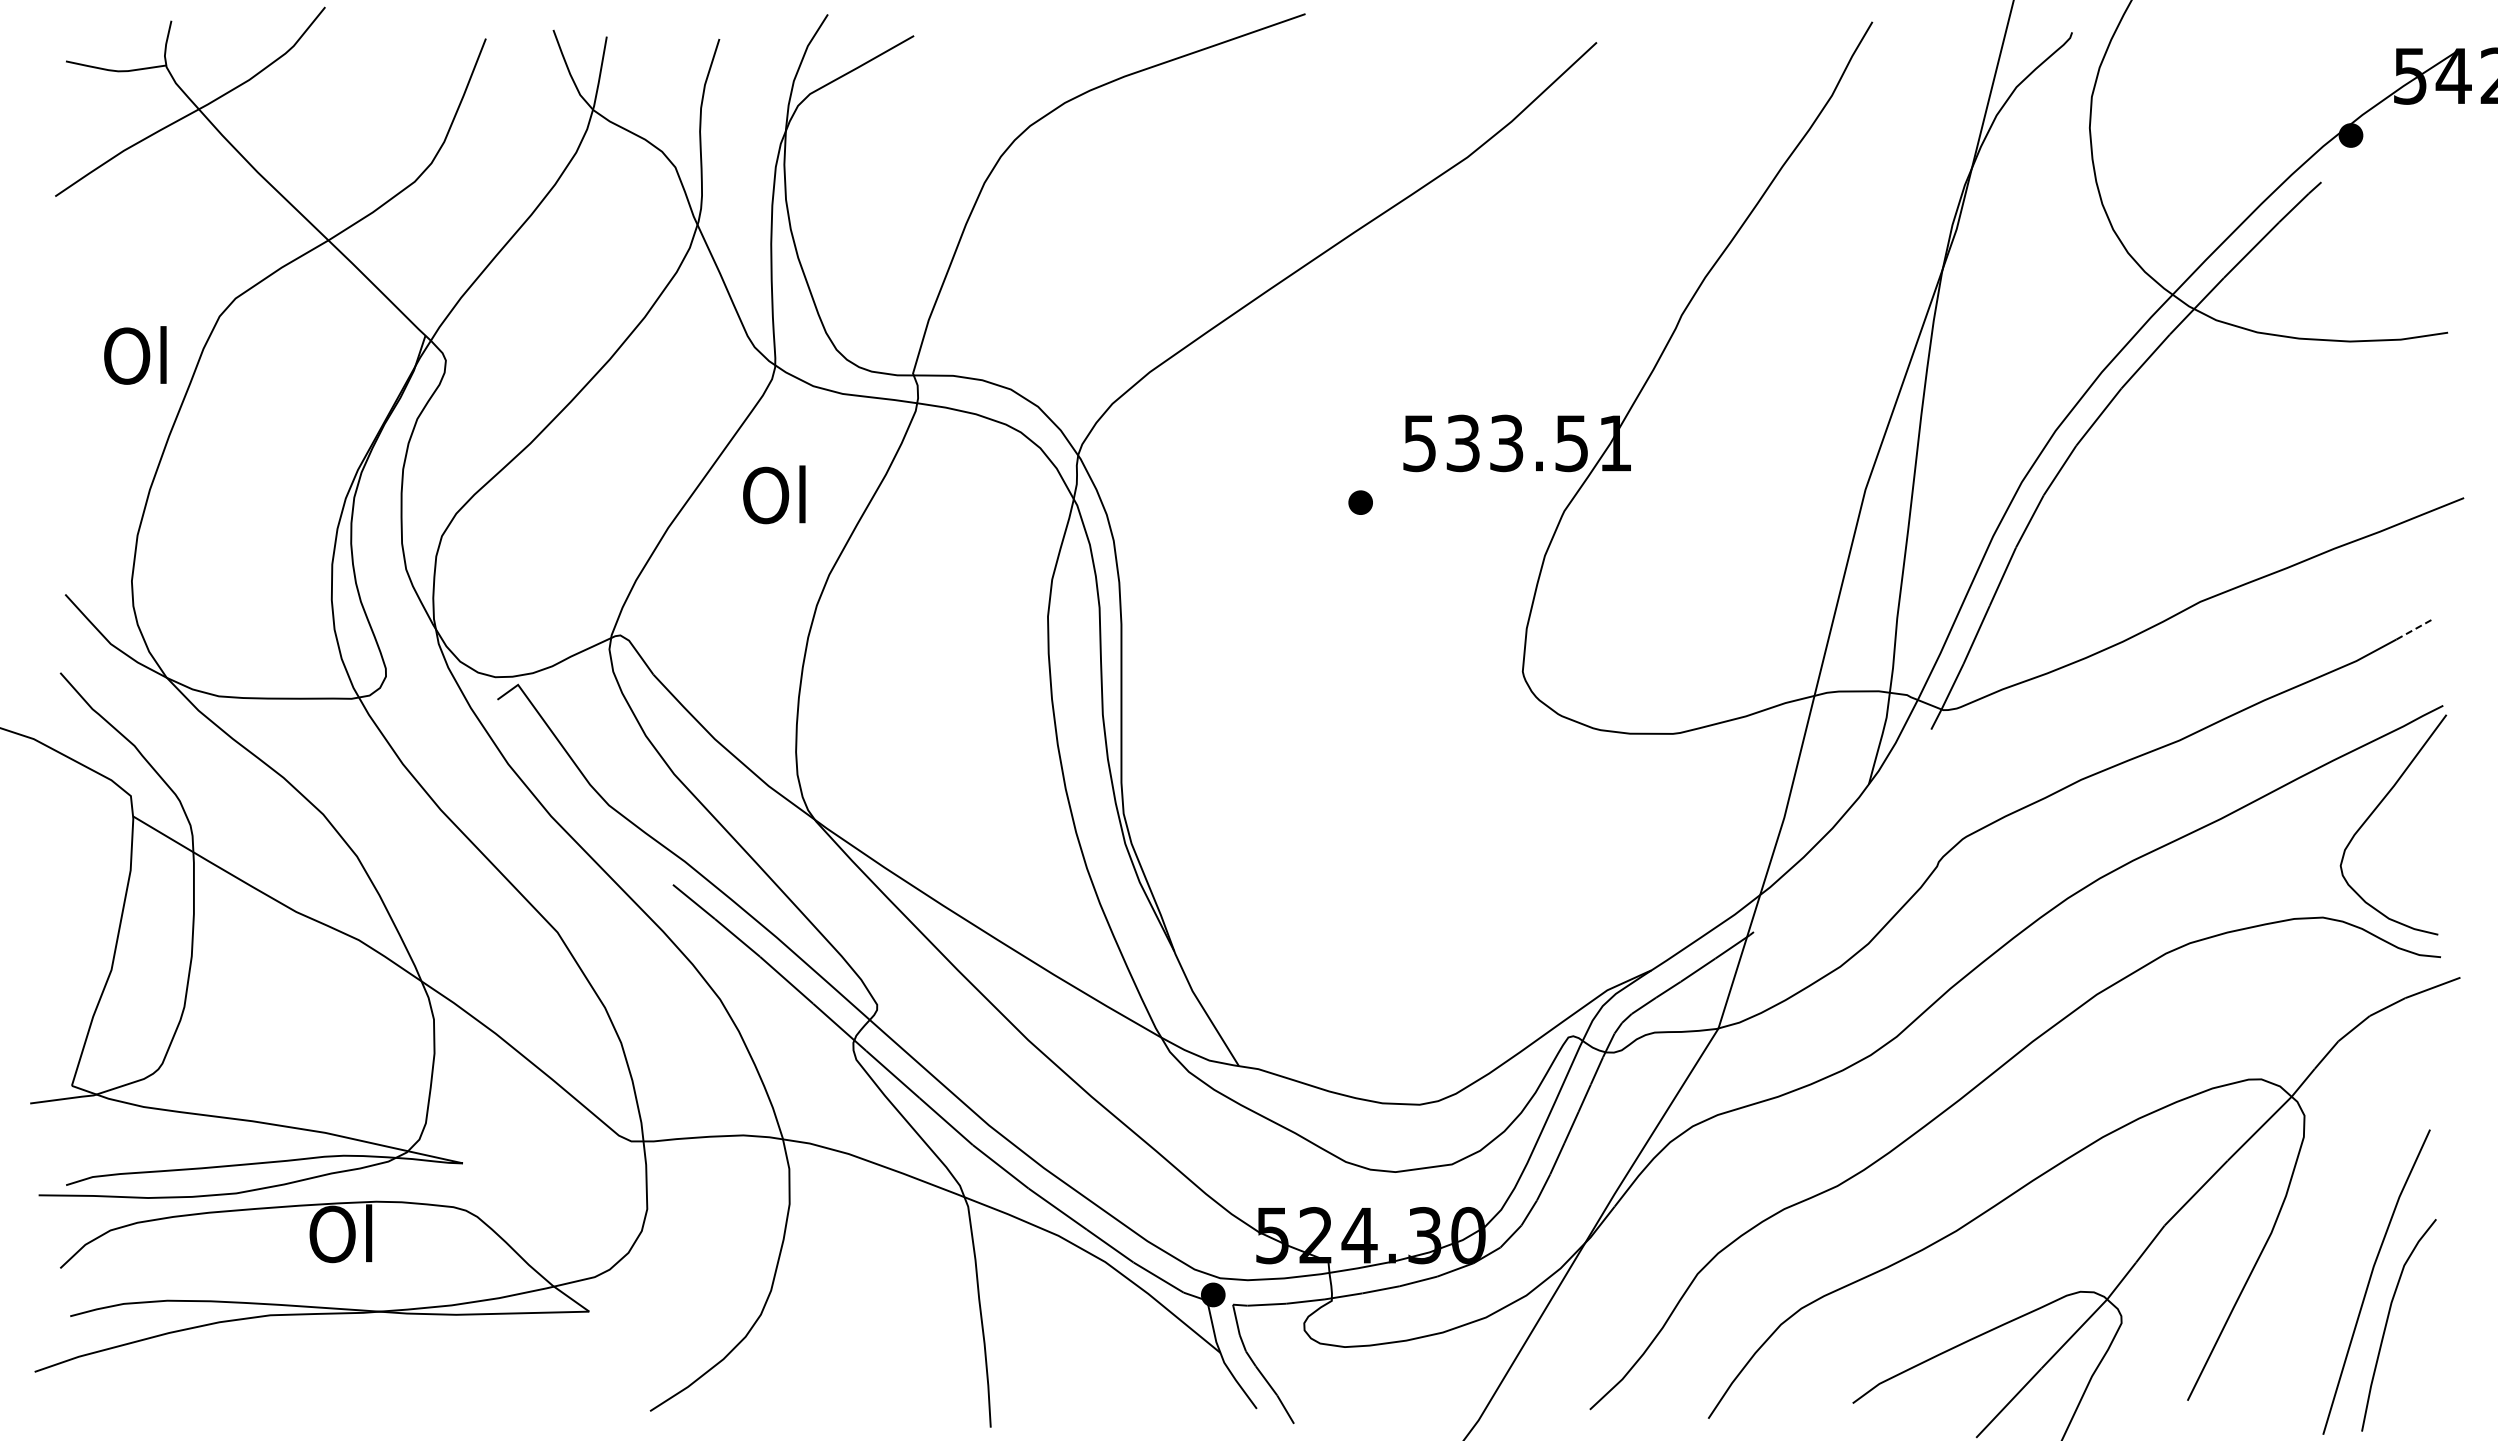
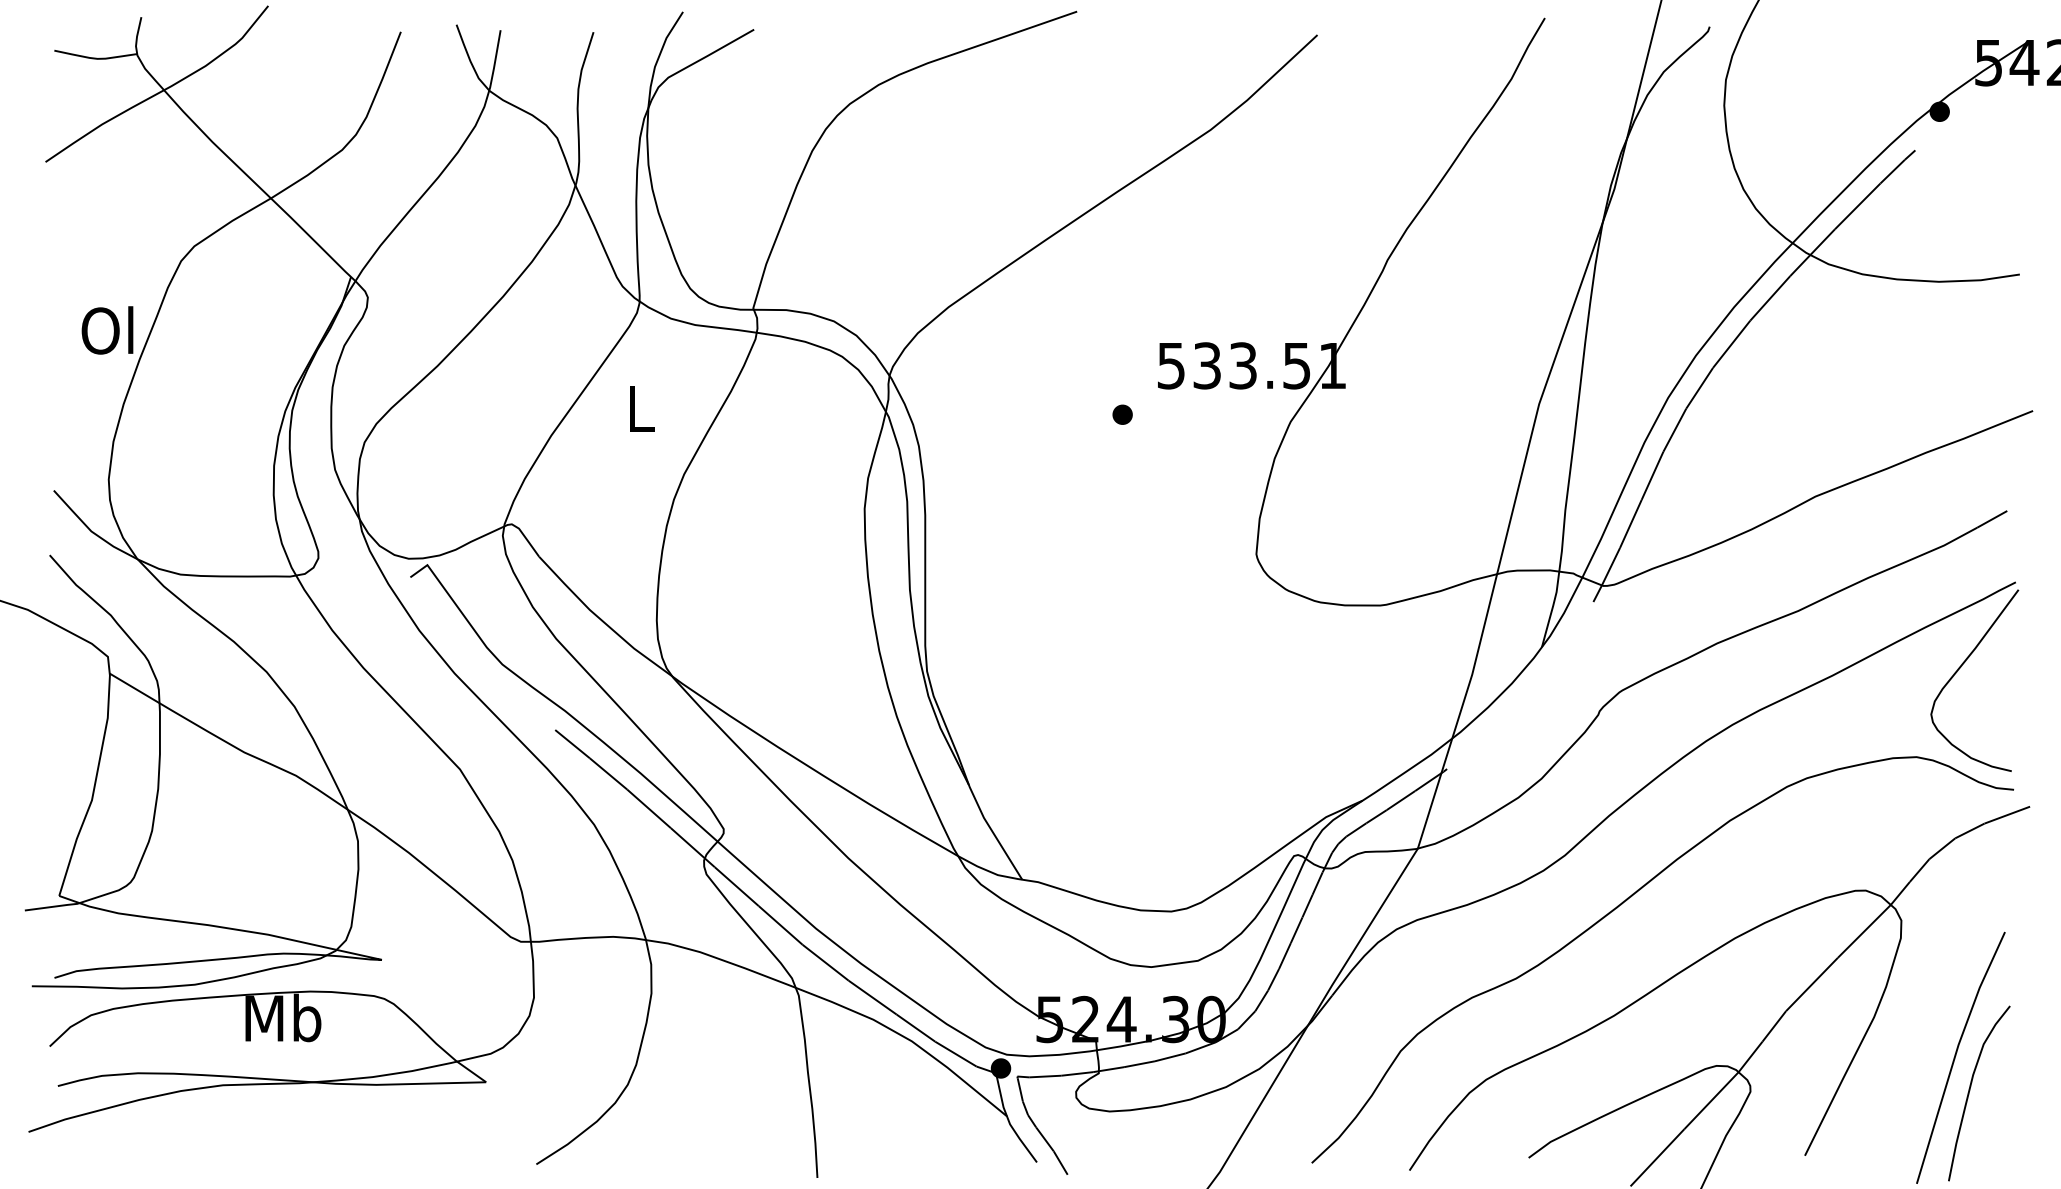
text: (135, 355) -> (107, 330), moved
text: (774, 494) -> (638, 408), Ol -> L
line: (2414, 629) -> (1992, 519), dashed -> solid
text: (343, 1233) -> (283, 1017), Ol -> Mb

